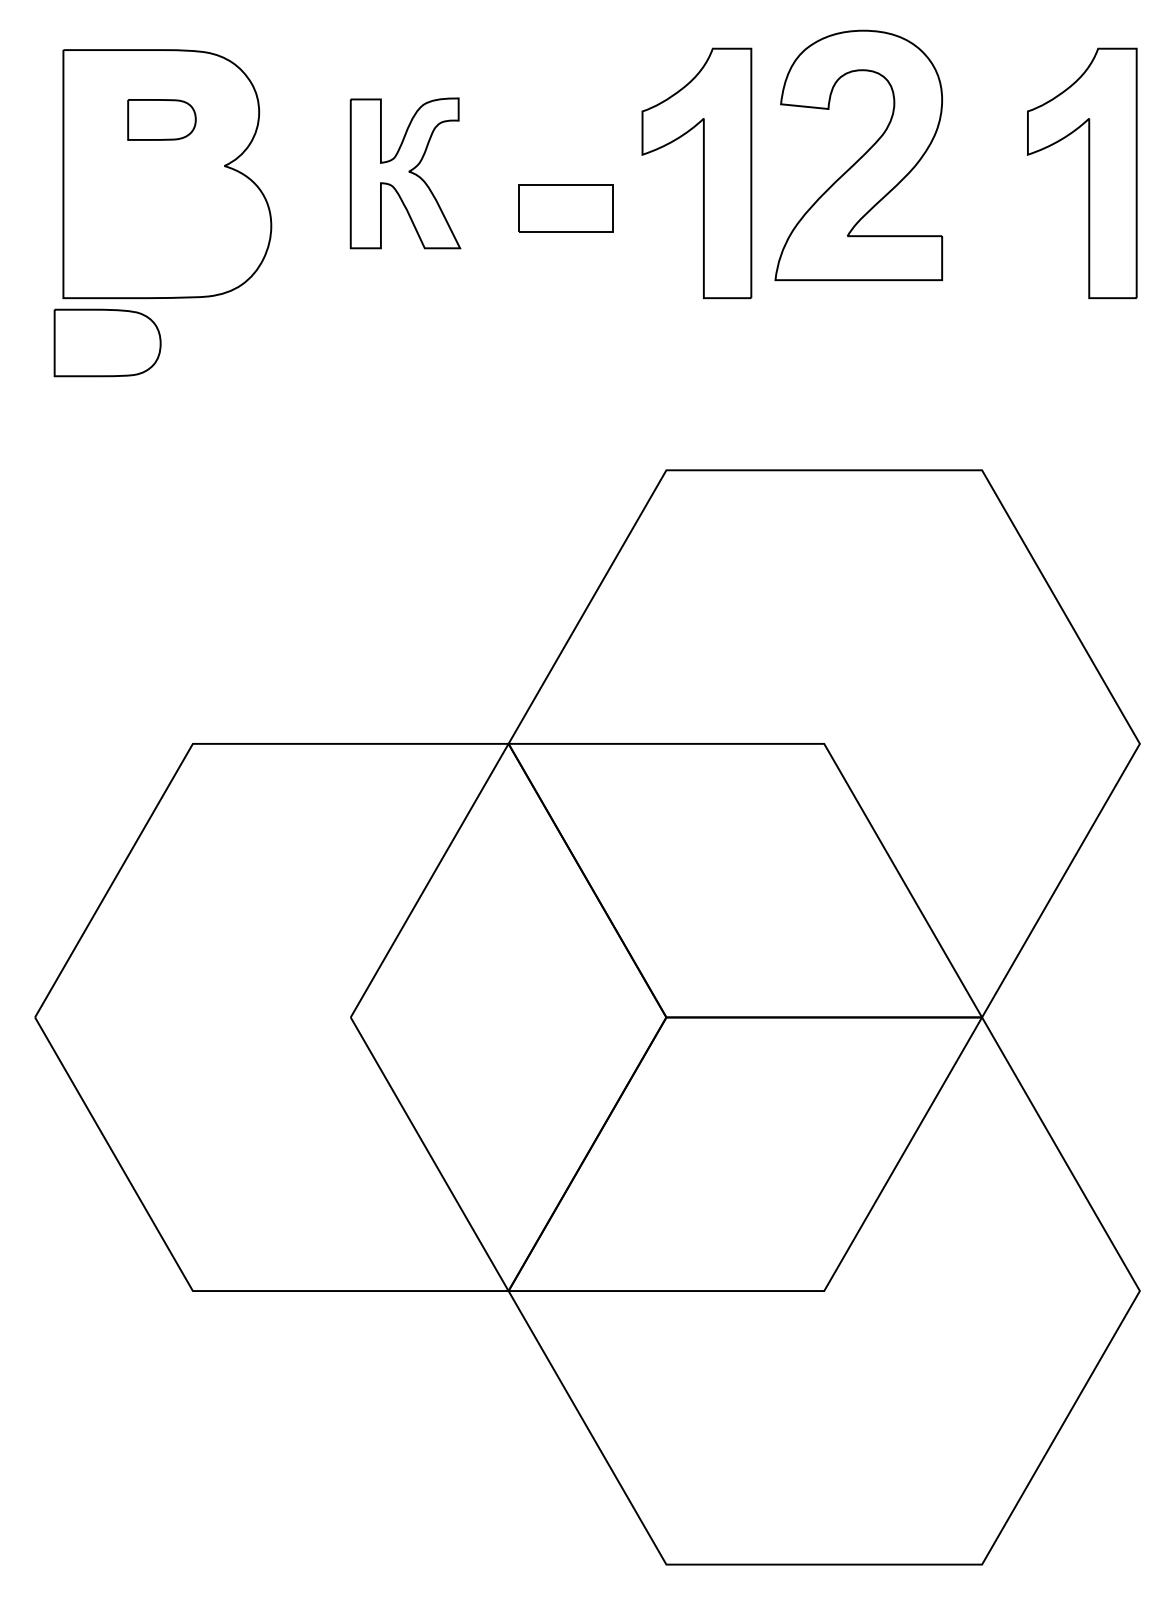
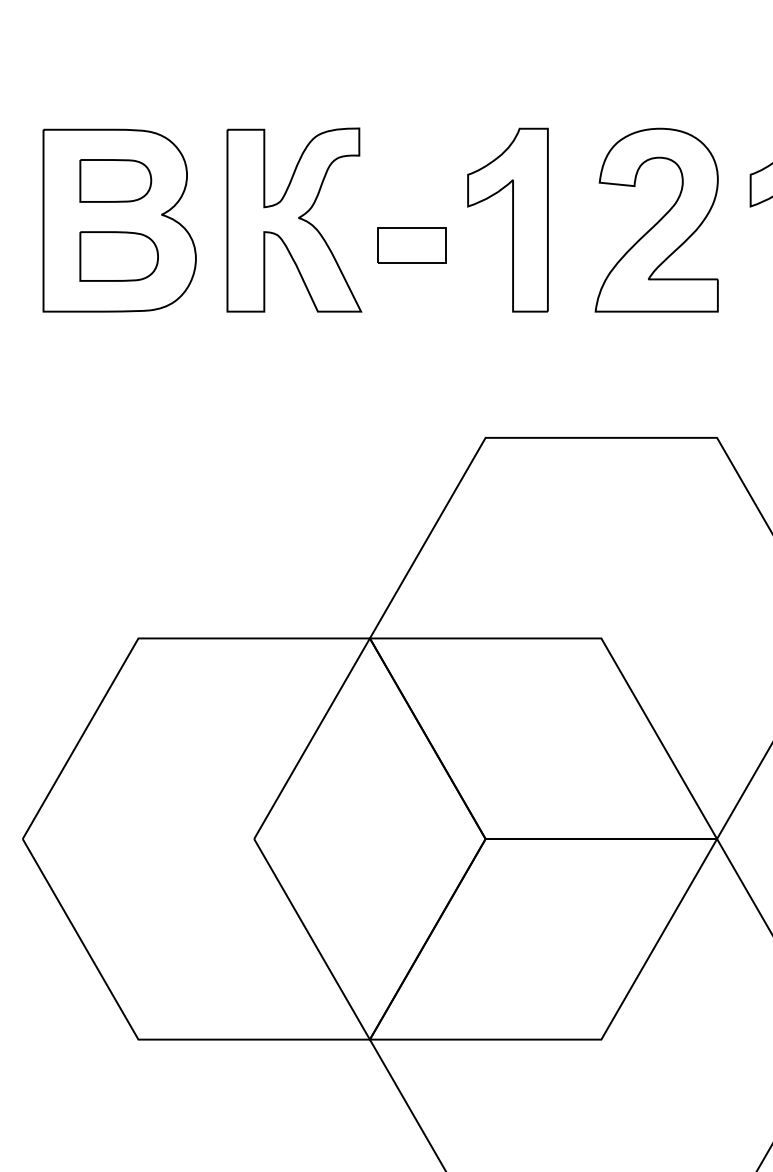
part: (161, 119) -> (115, 180), size x1.43
part: (858, 155) -> (656, 220), moved
part: (405, 173) -> (294, 220), size x1.67
part: (107, 342) -> (119, 256), moved

